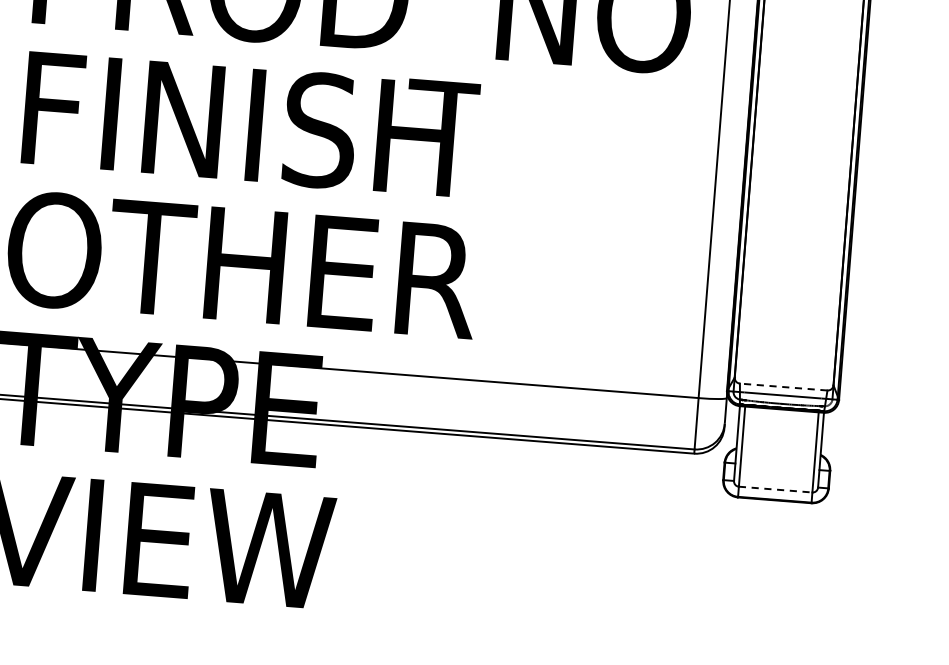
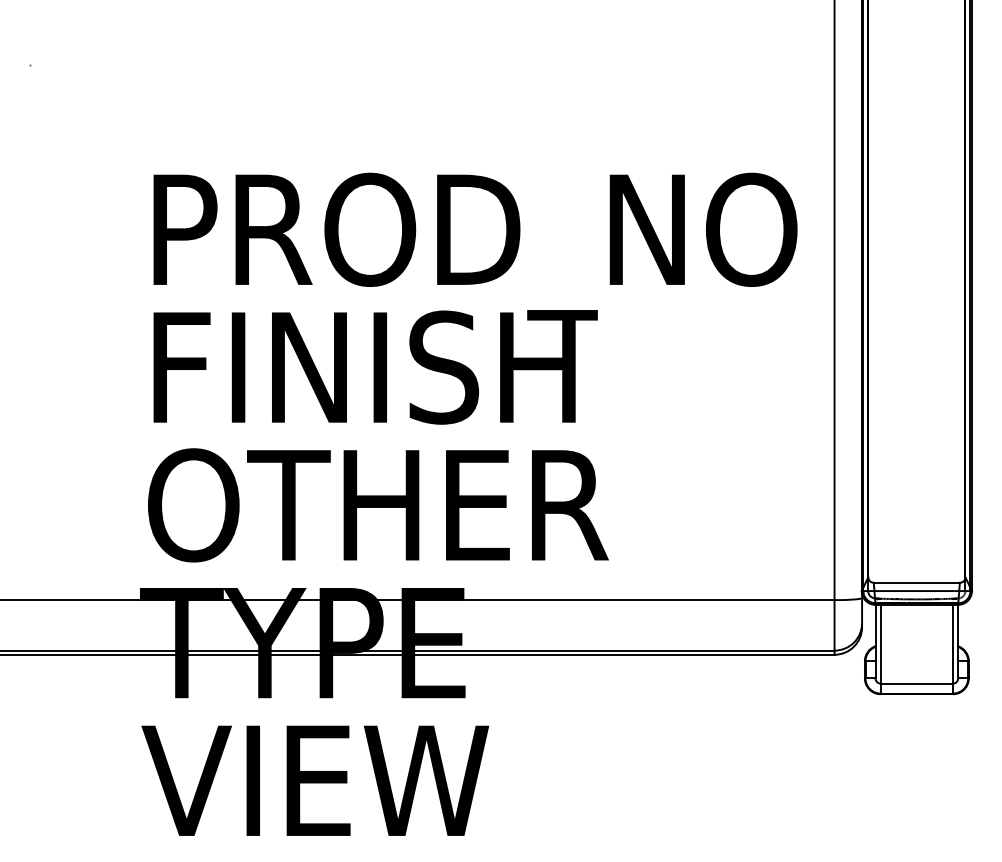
line: (783, 386) -> (916, 582), dashed -> solid
line: (776, 489) -> (917, 683), dashed -> solid

